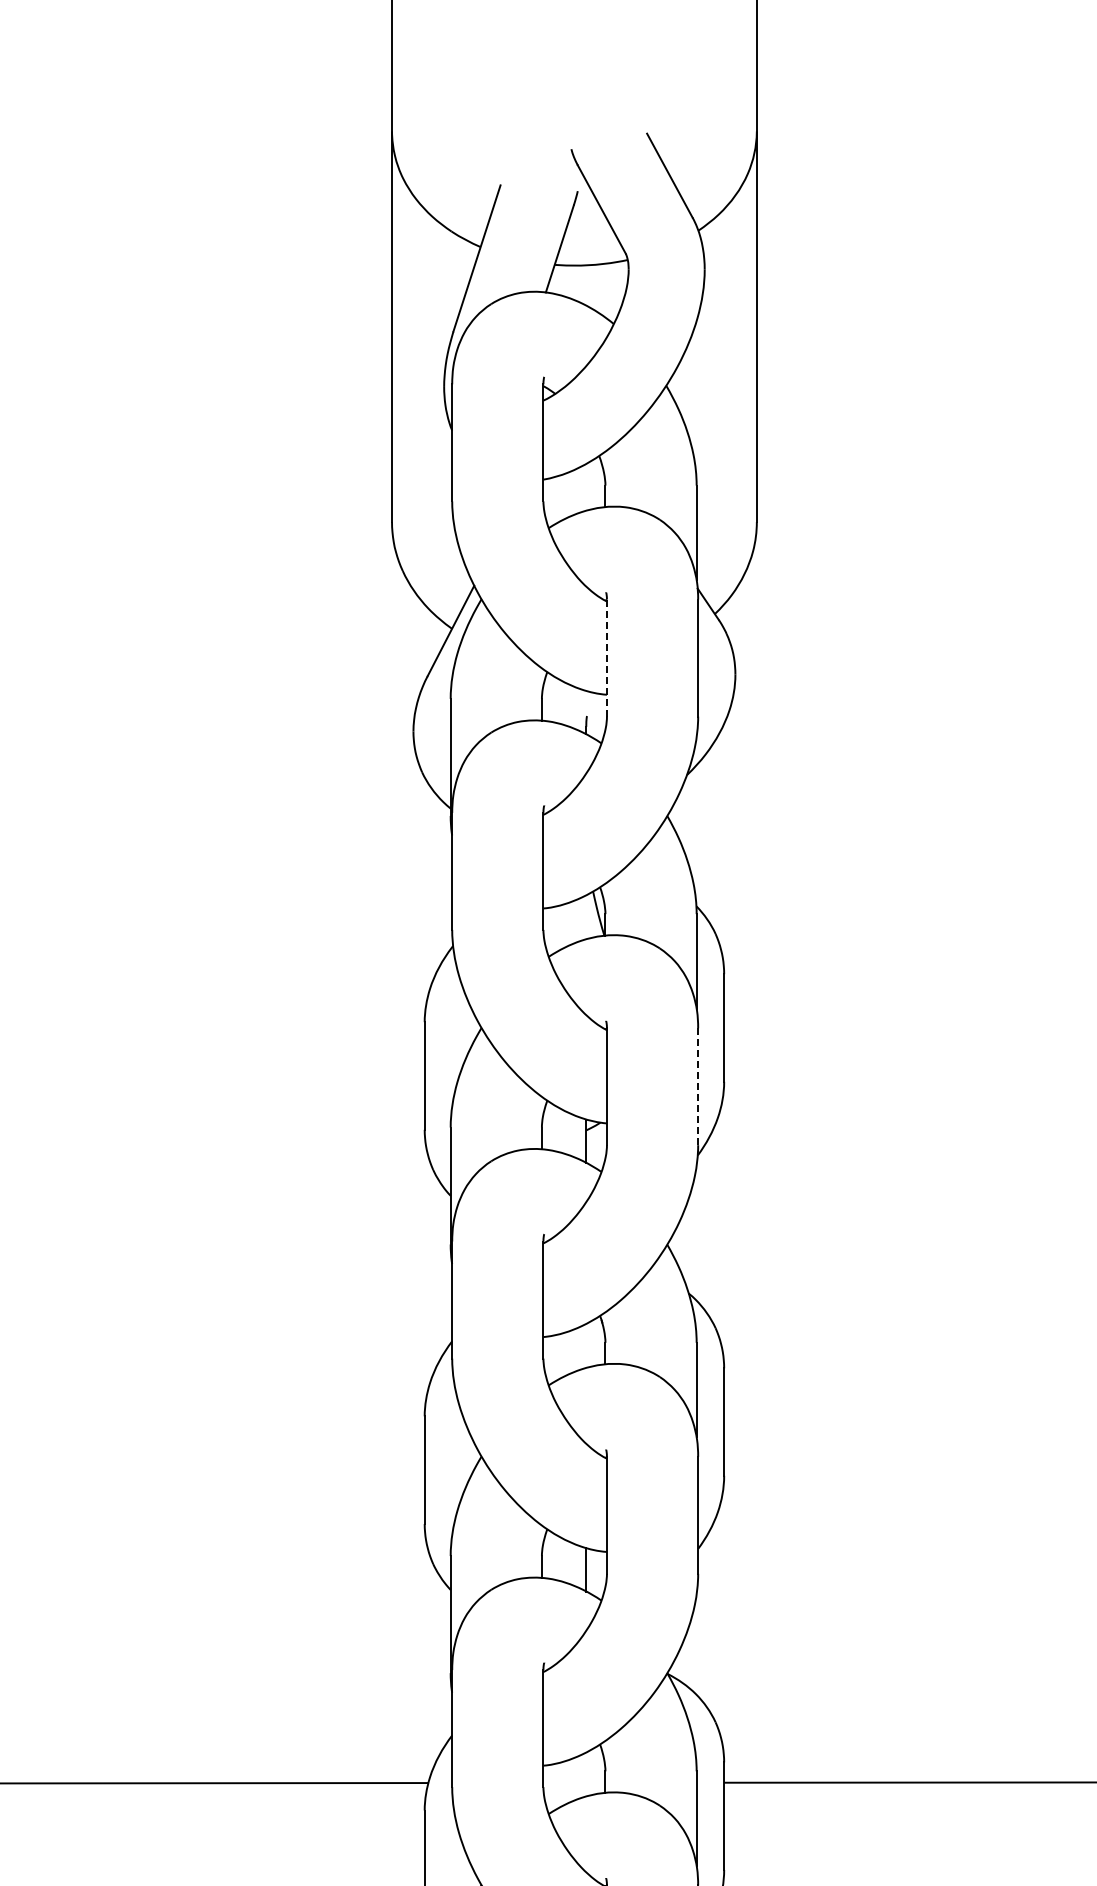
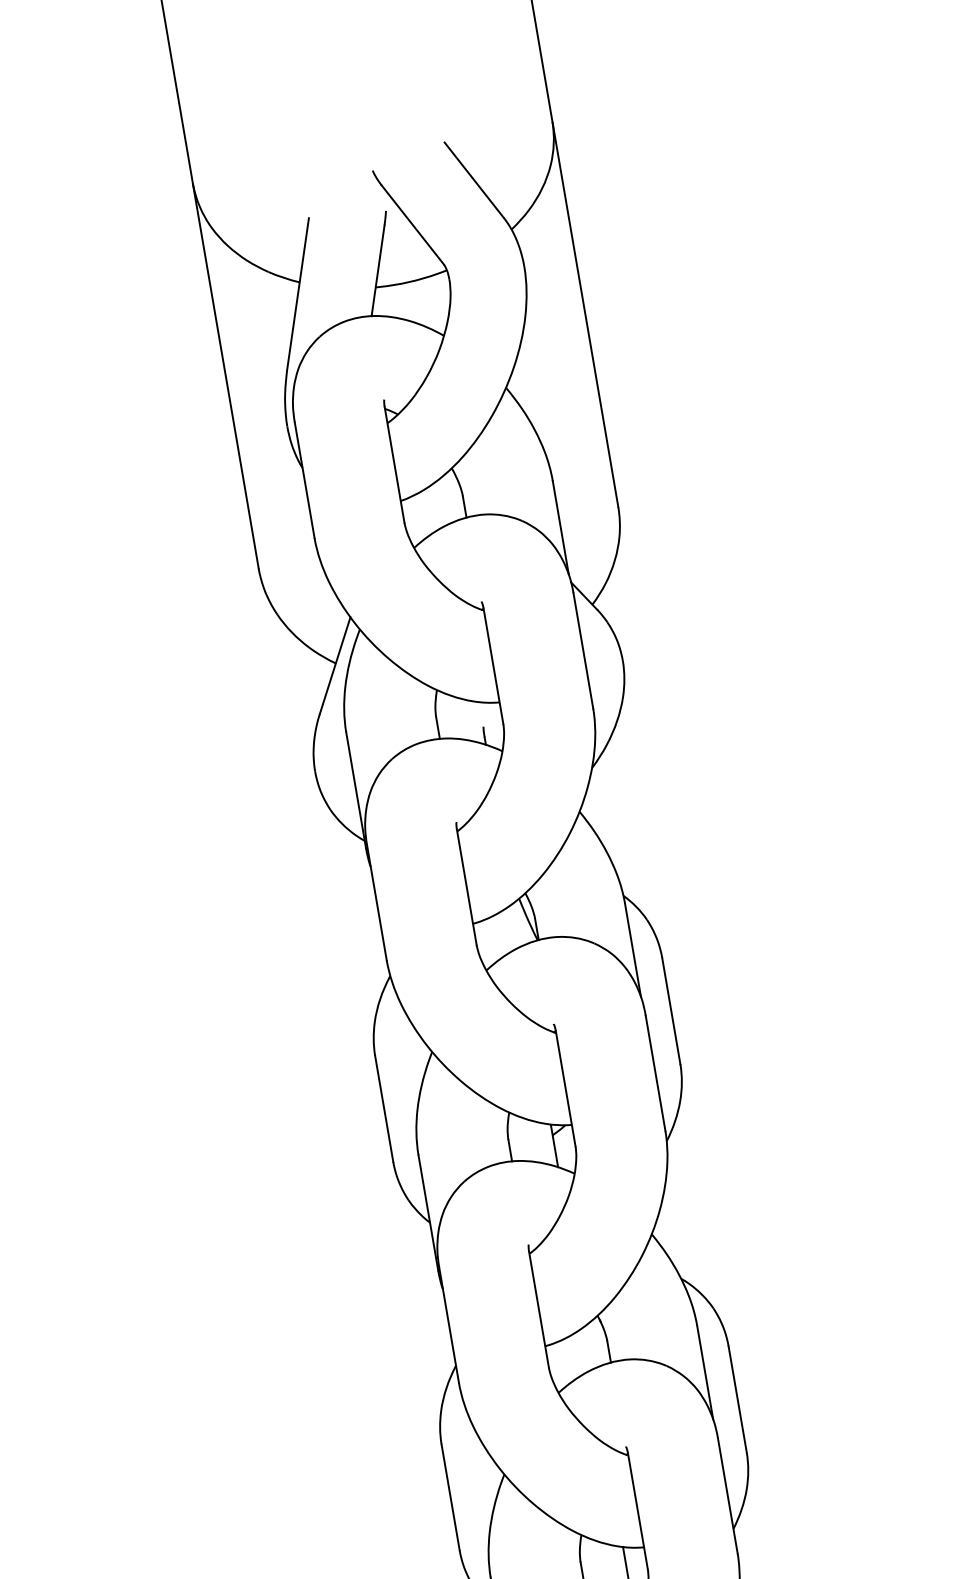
line: (606, 658) -> (493, 666), dashed -> solid
line: (698, 1086) -> (655, 1073), dashed -> solid

